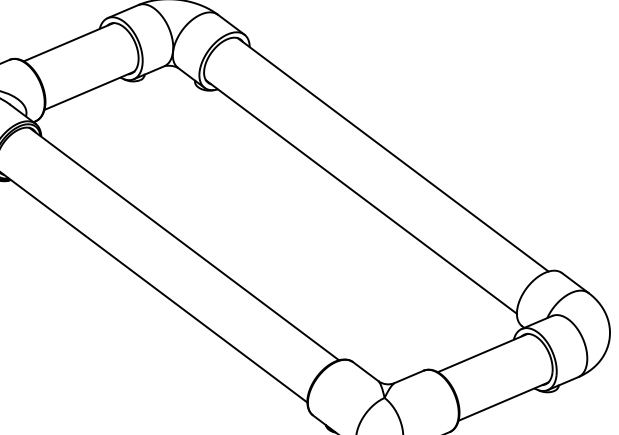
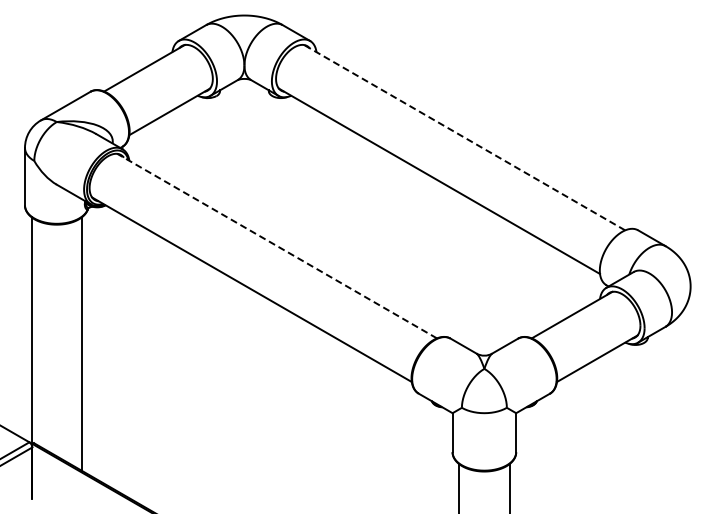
line: (393, 154) -> (464, 137), solid -> dashed
line: (184, 244) -> (277, 246), solid -> dashed

